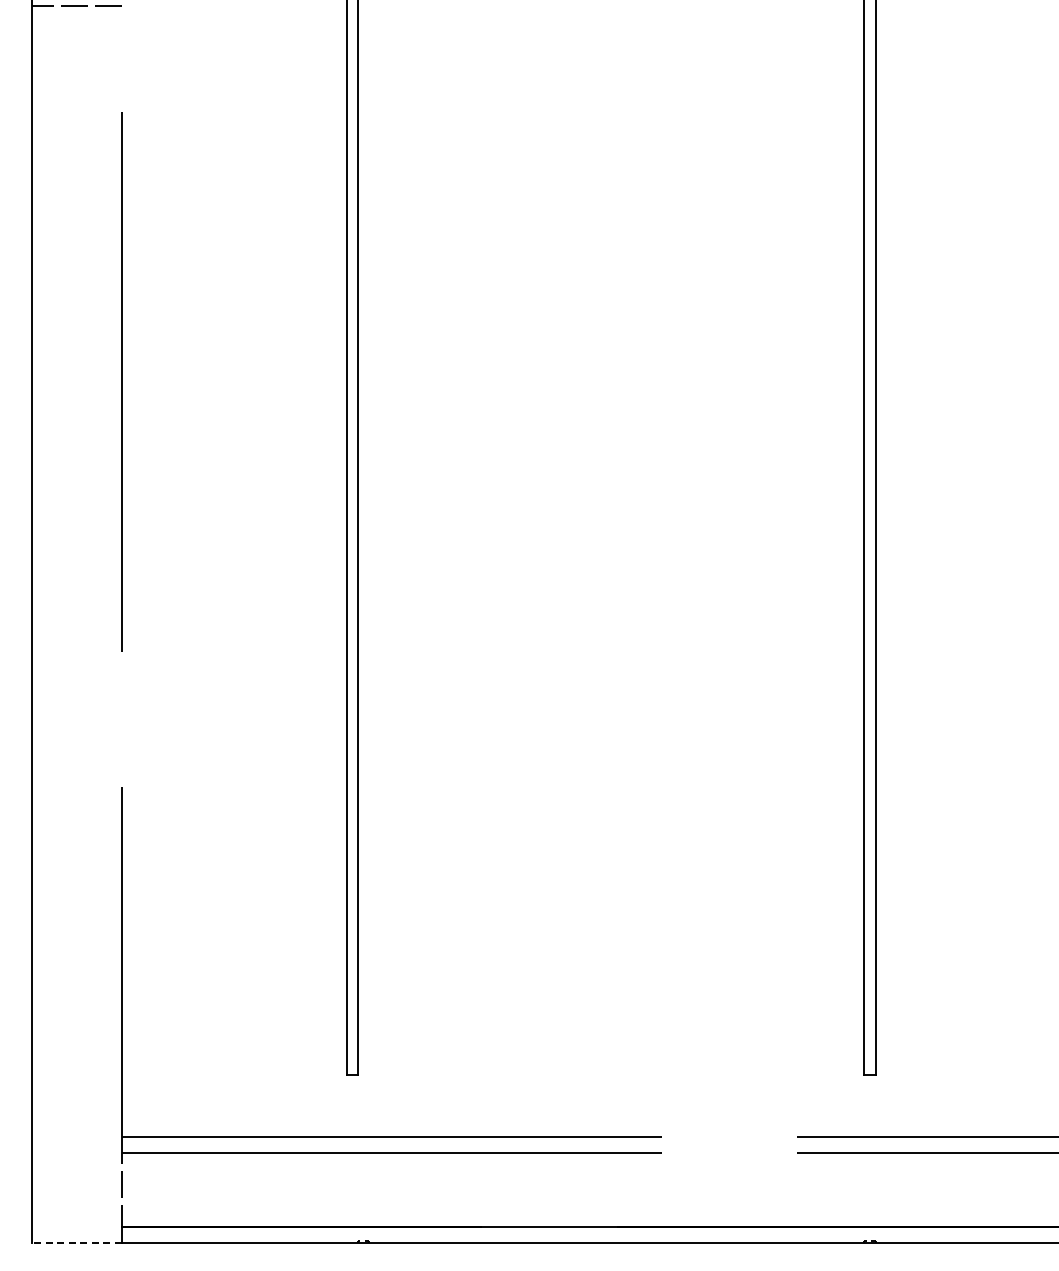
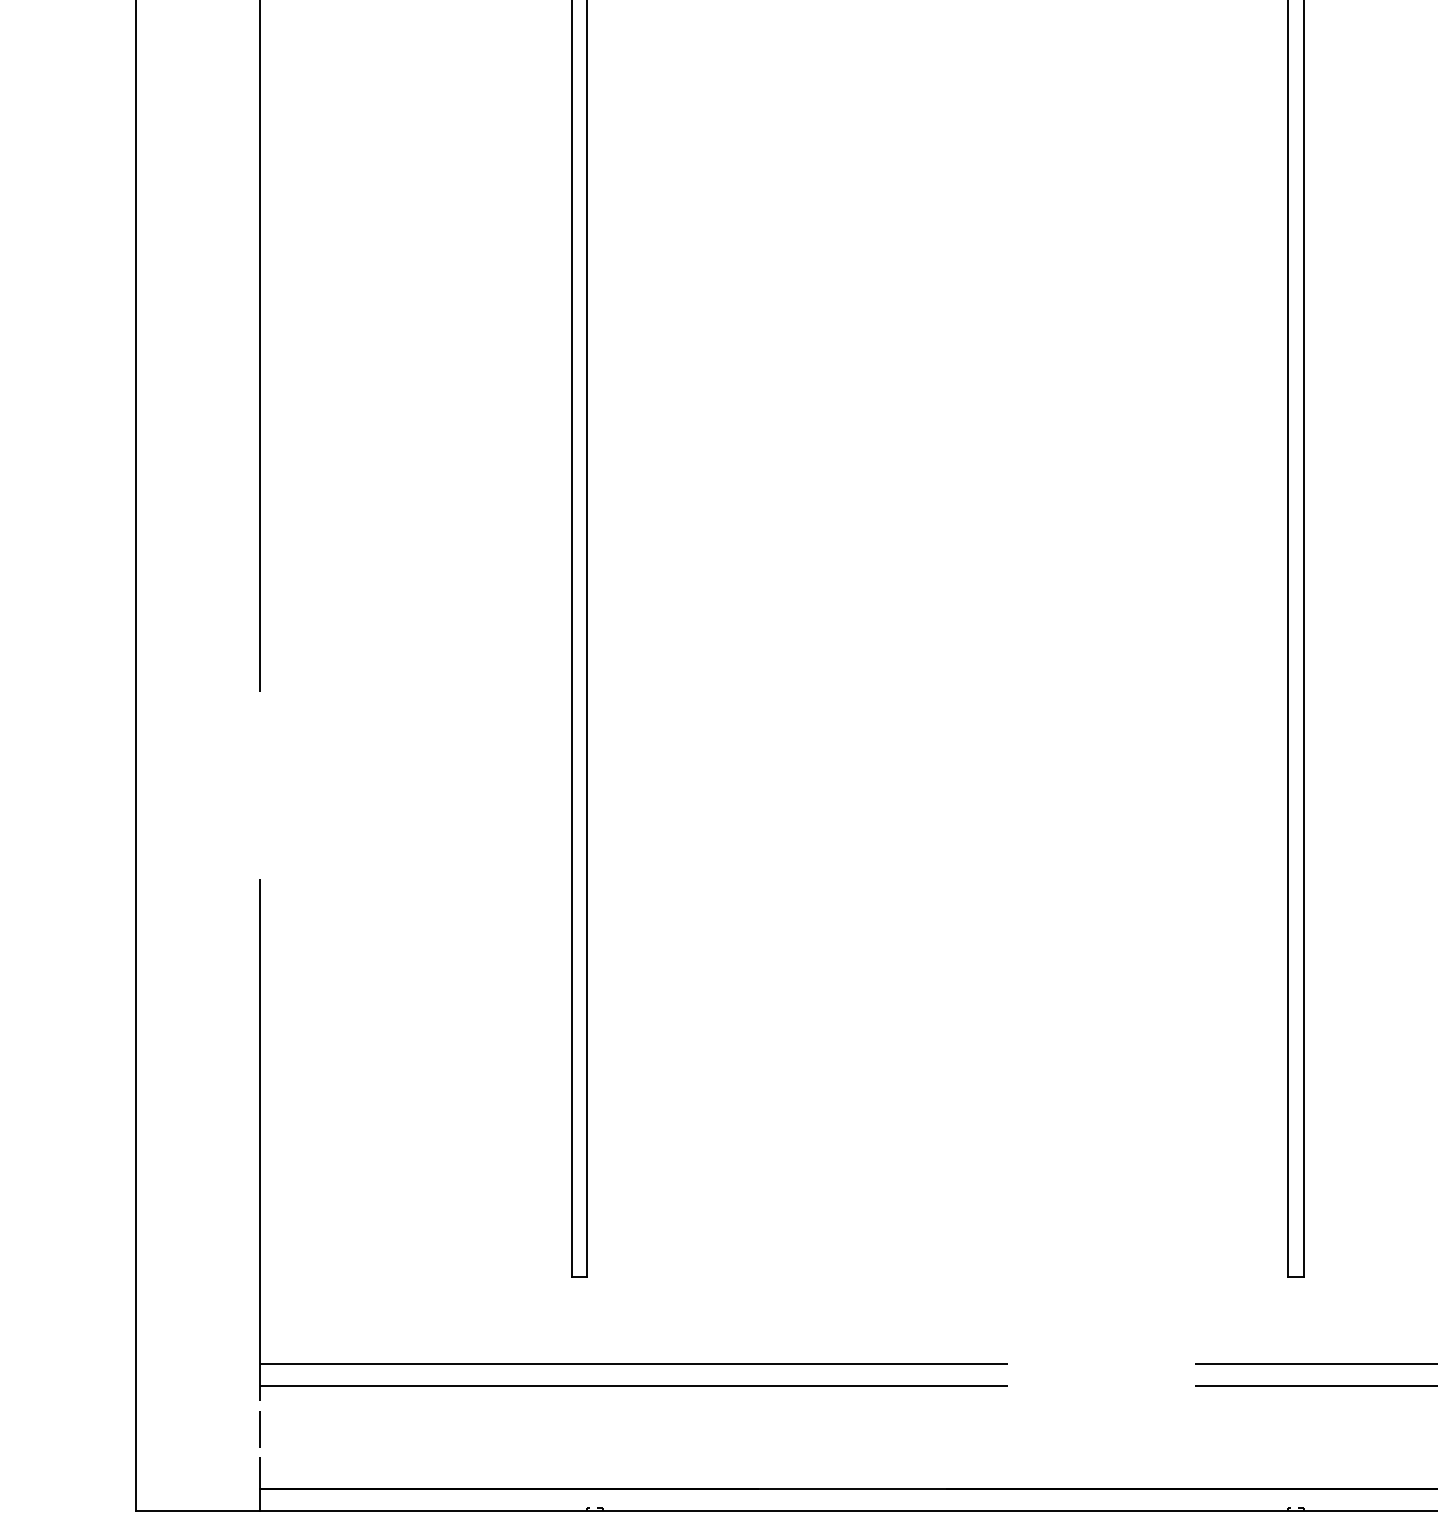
line: (76, 1243) -> (197, 1510), dashed -> solid

